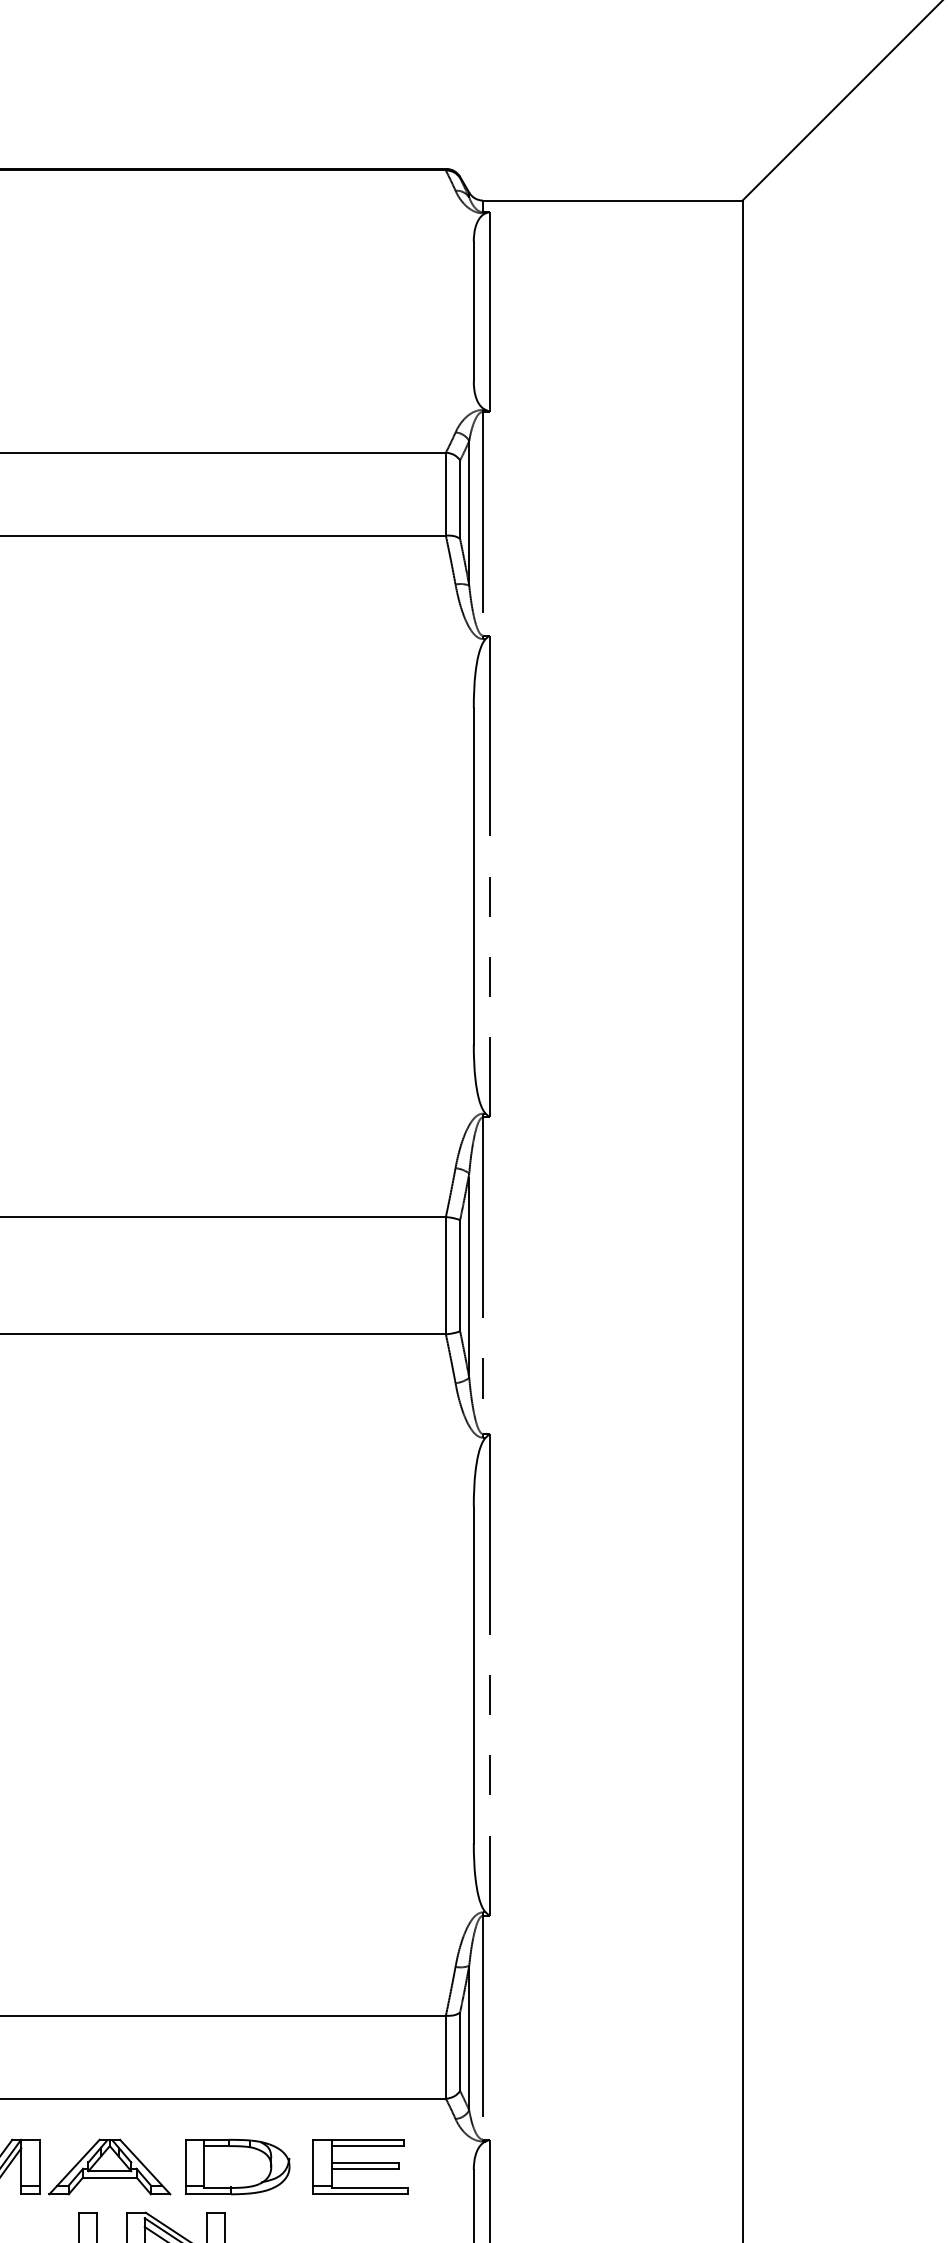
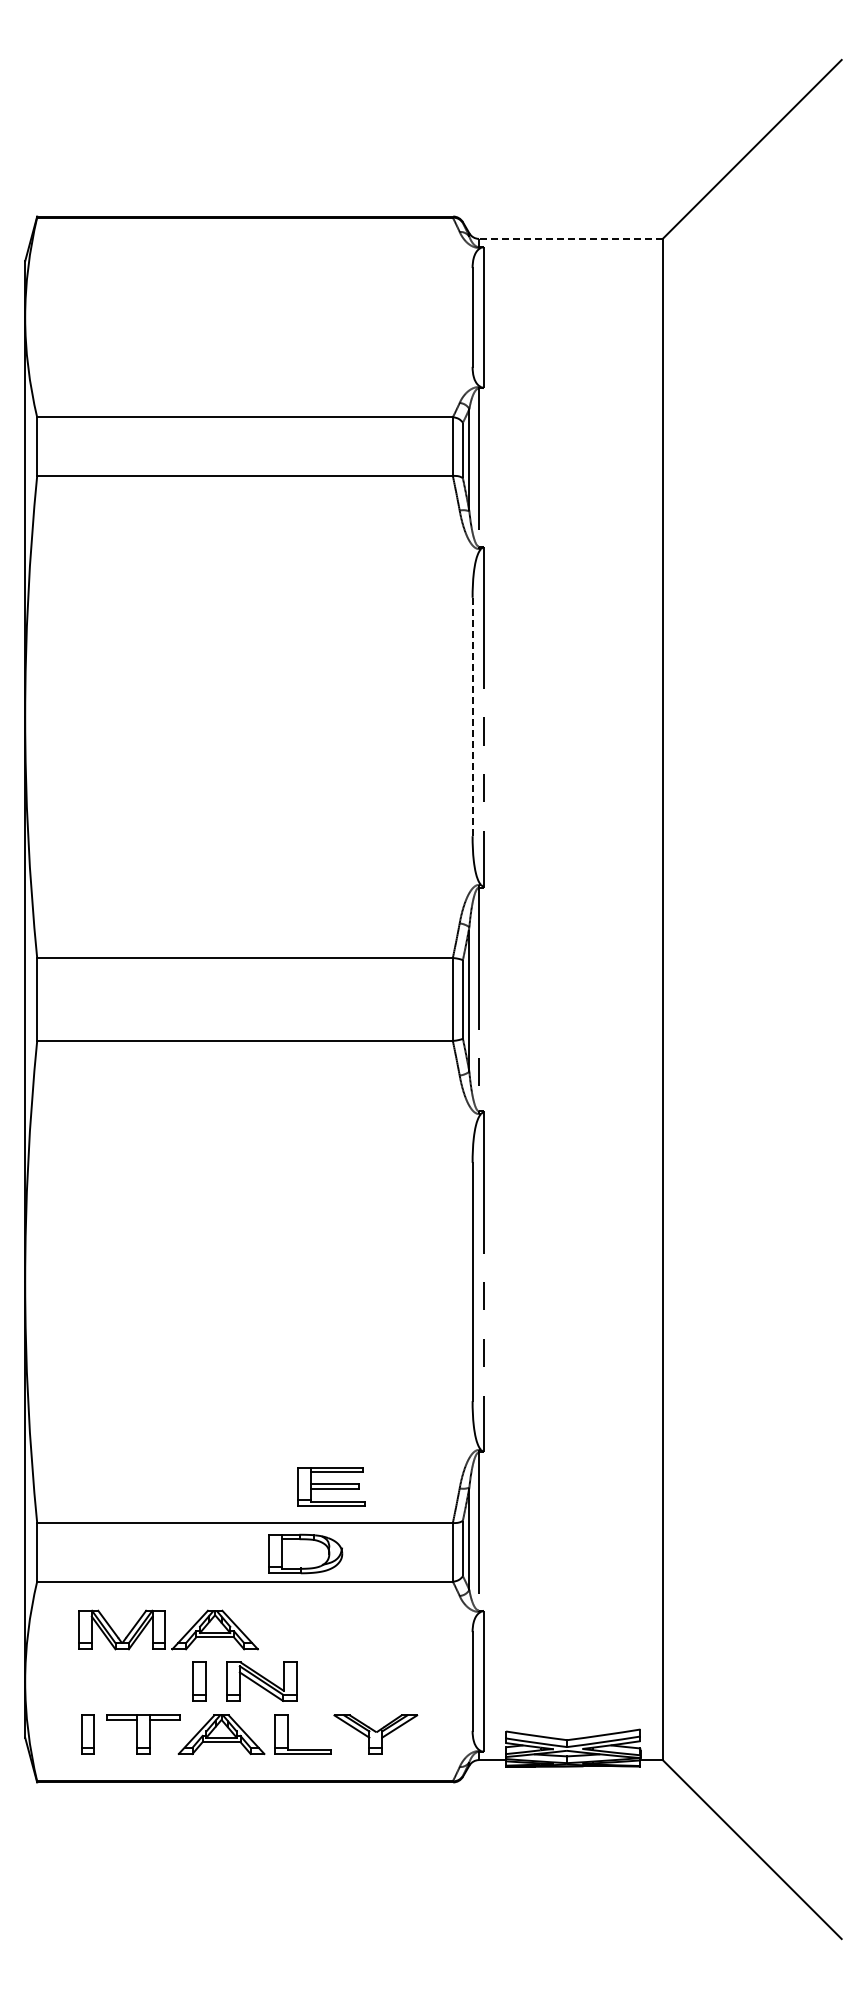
line: (612, 199) -> (570, 238), solid -> dashed
line: (473, 875) -> (472, 716), solid -> dashed
part: (237, 2166) -> (305, 1553), moved
part: (360, 2166) -> (331, 1486), moved

